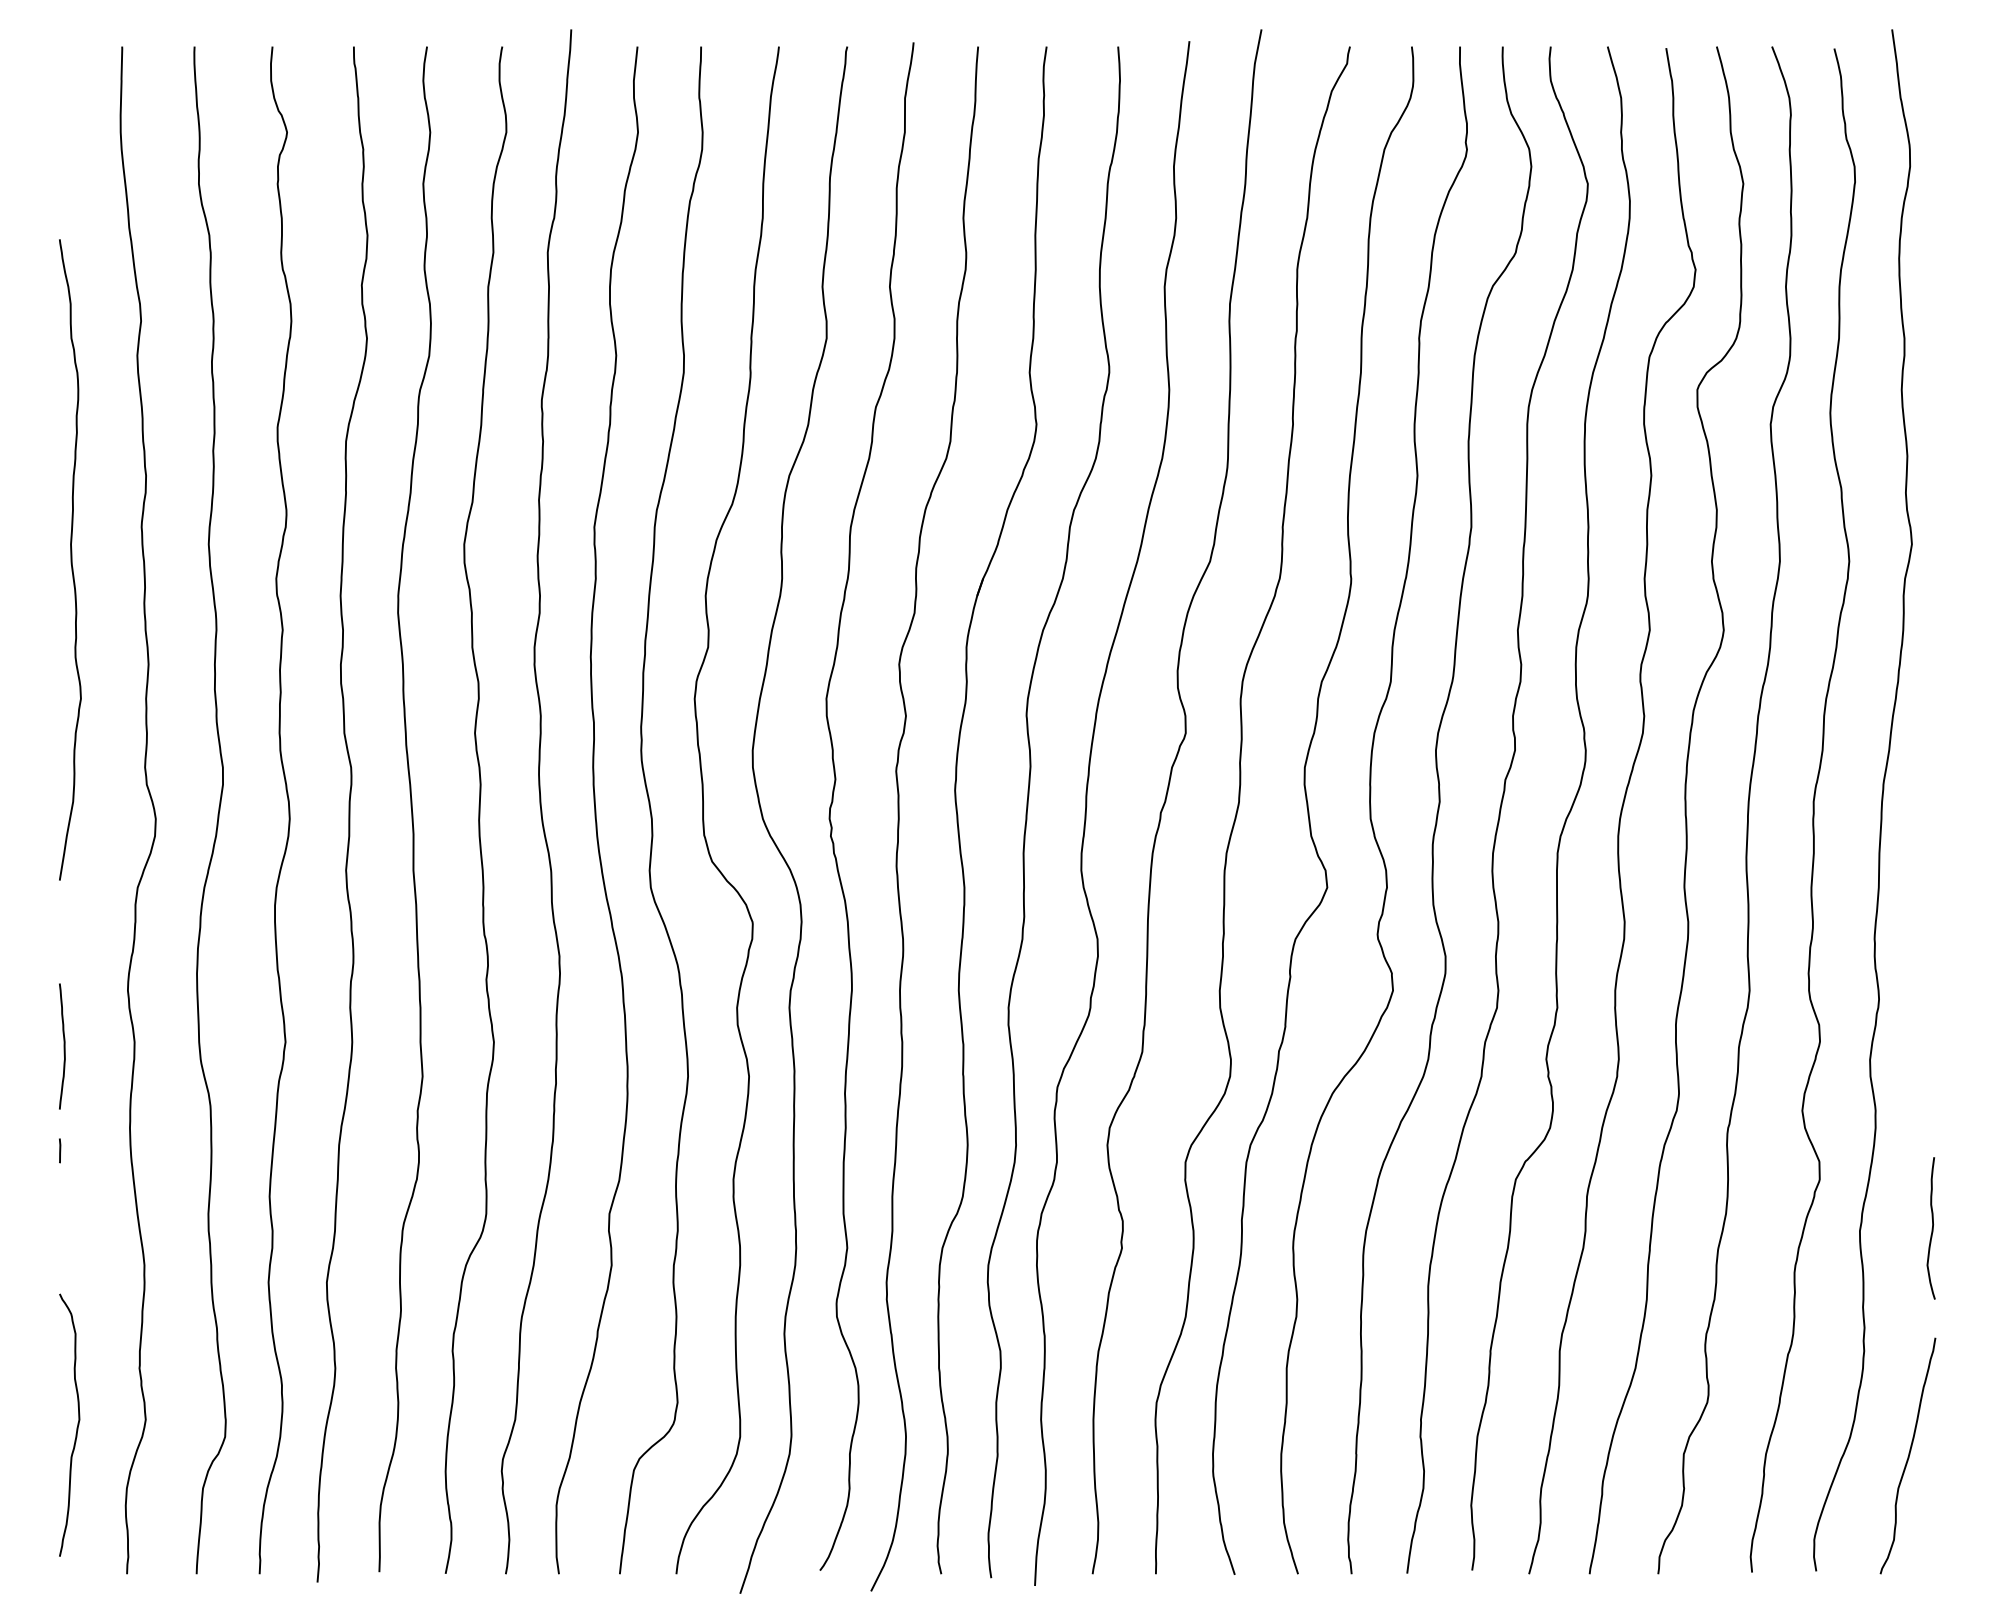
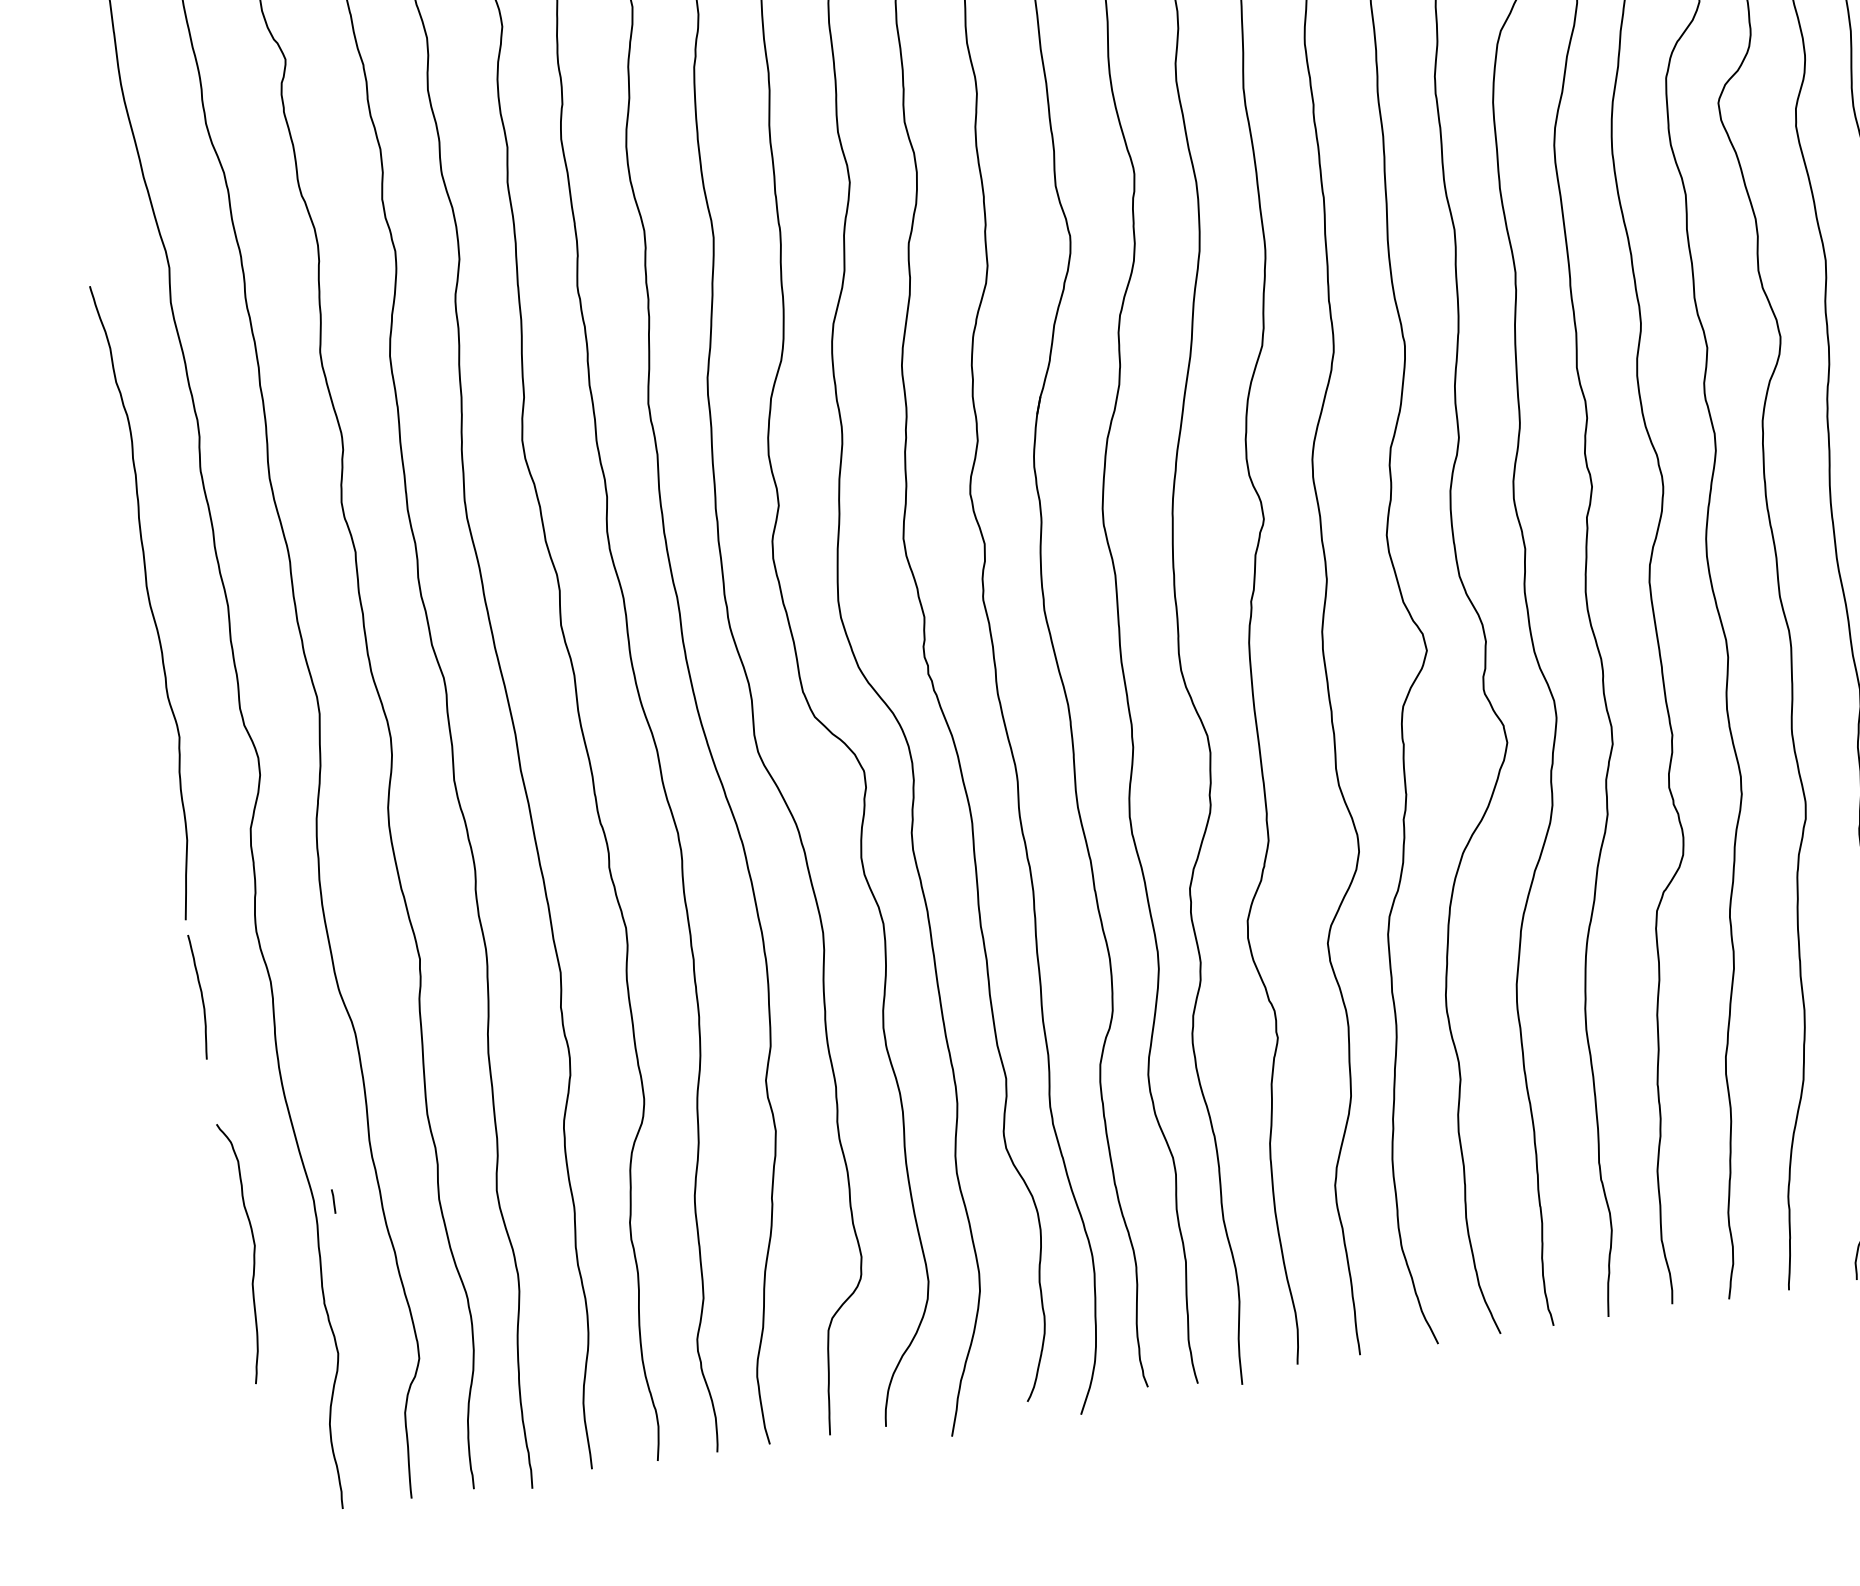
curve: (70, 559) -> (148, 601), moved
line: (60, 1150) -> (334, 1201), moved
curve: (76, 1427) -> (253, 1253), moved

